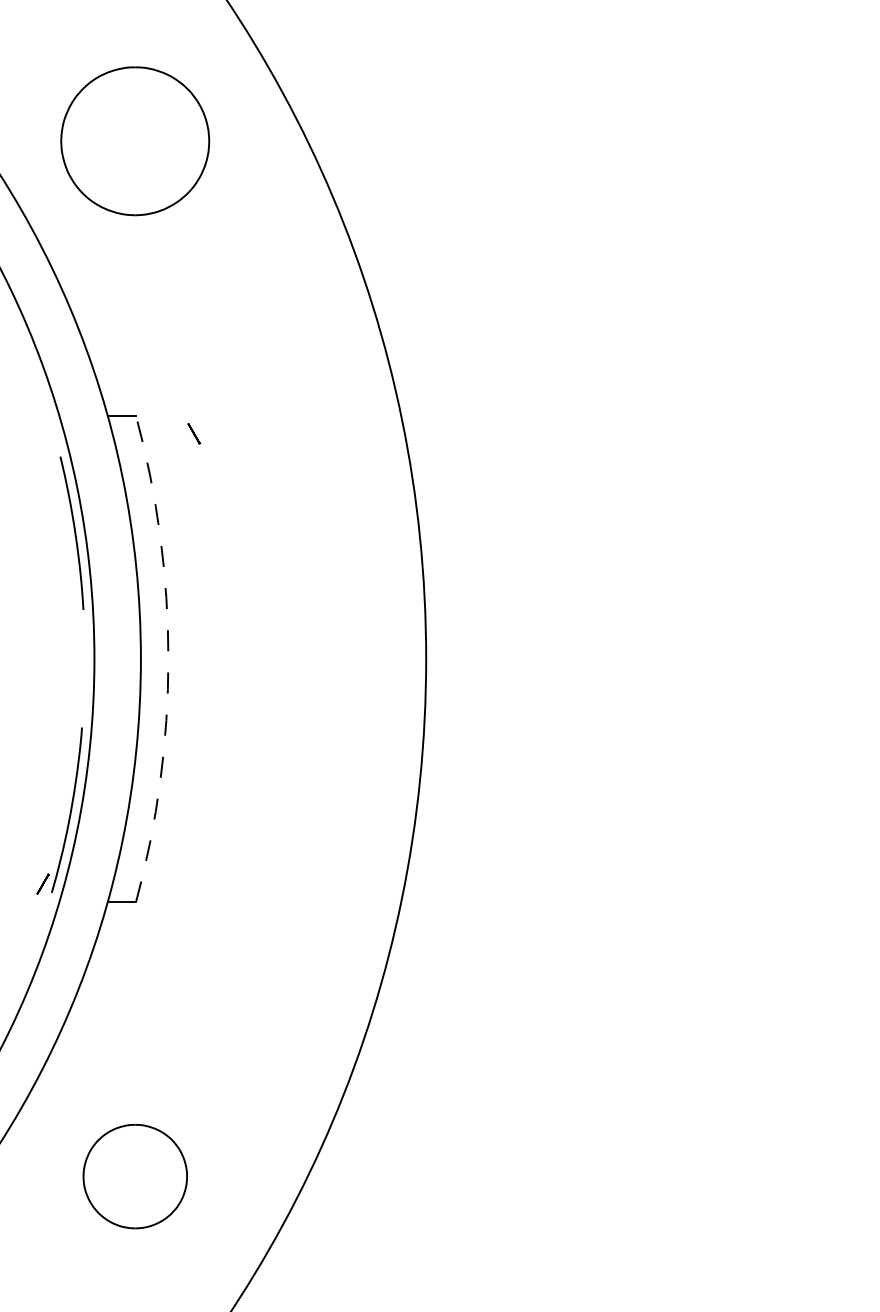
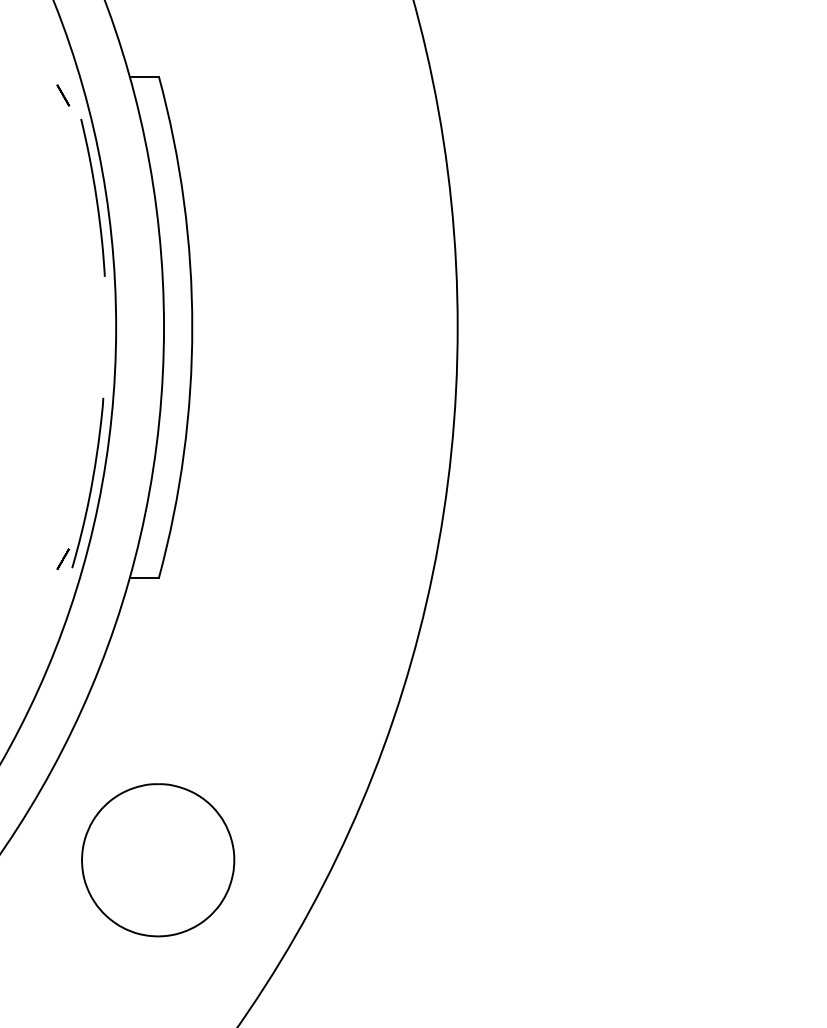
line: (193, 433) -> (62, 95), moved
arc: (168, 659) -> (192, 327), dashed -> solid
part: (135, 1176) -> (158, 860), size x1.43

